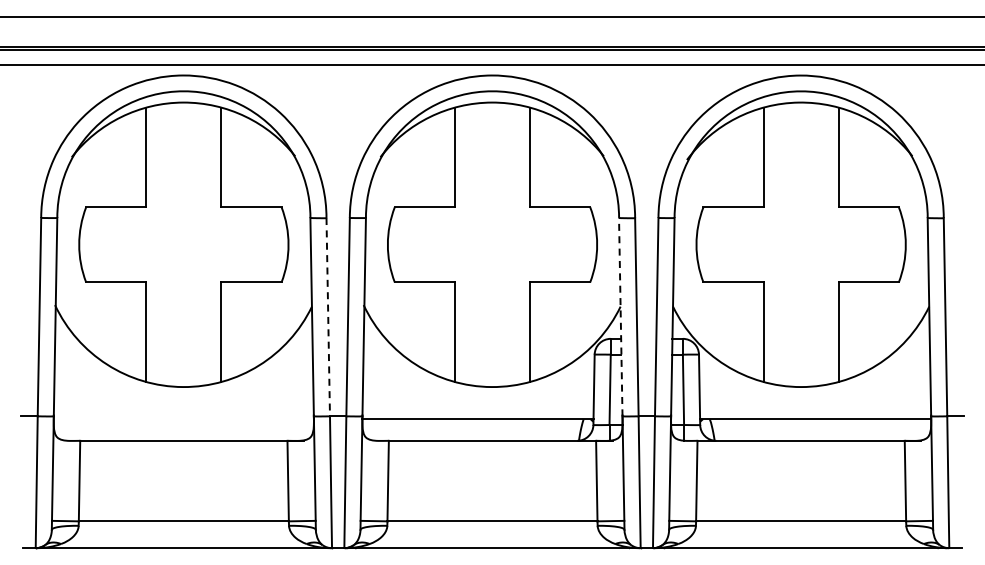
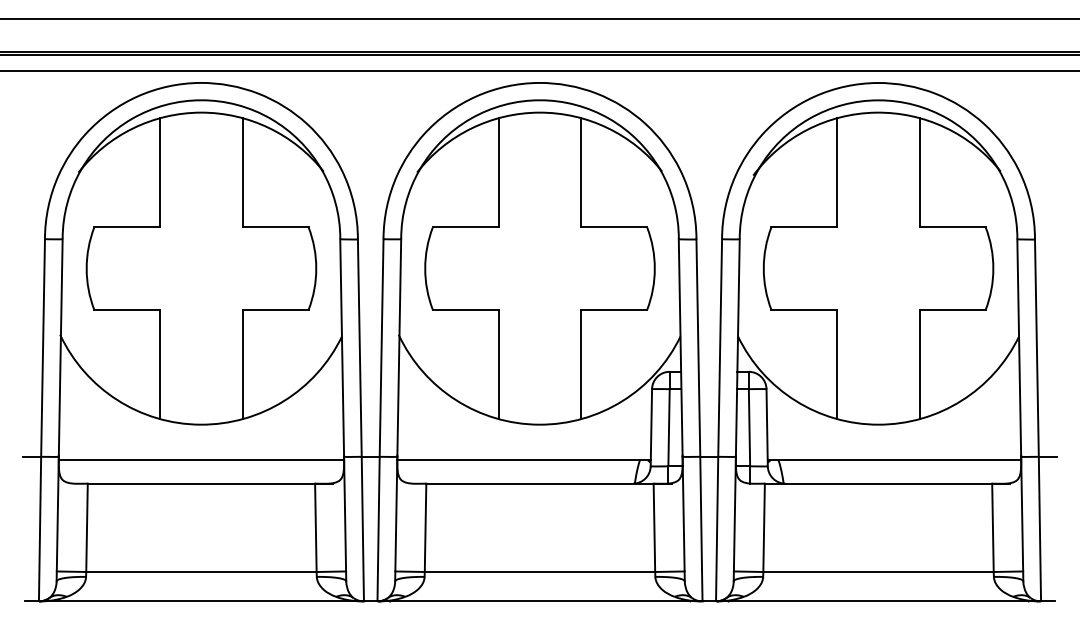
line: (620, 316) -> (680, 347), dashed -> solid
line: (328, 317) -> (360, 348), dashed -> solid
line: (183, 419) -> (201, 460), added

